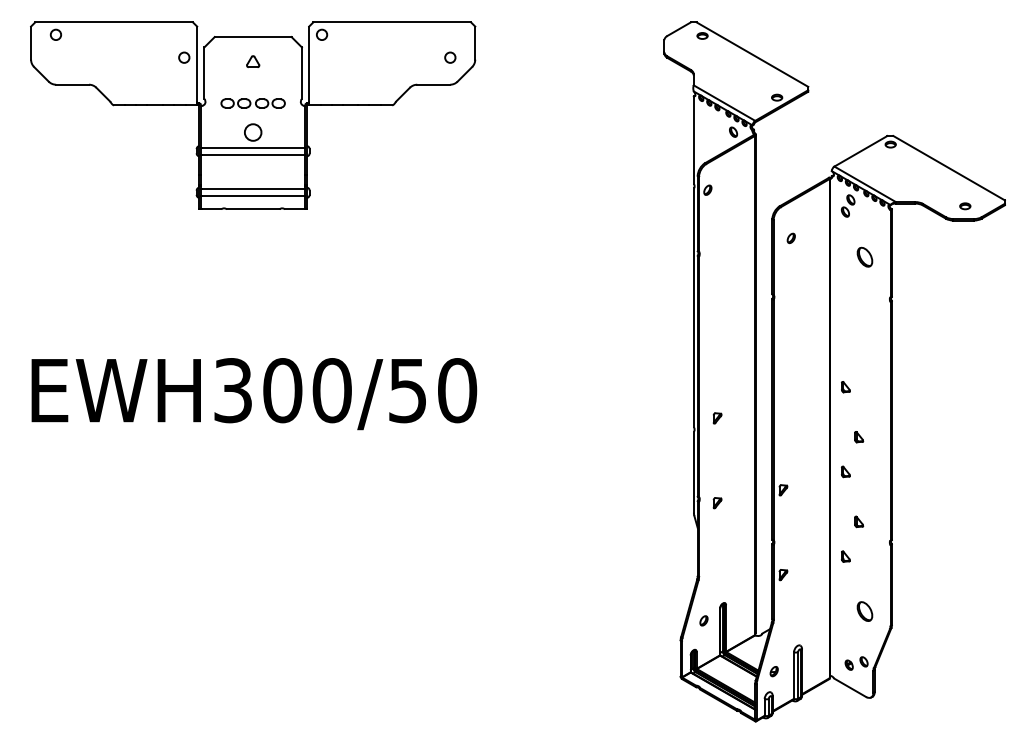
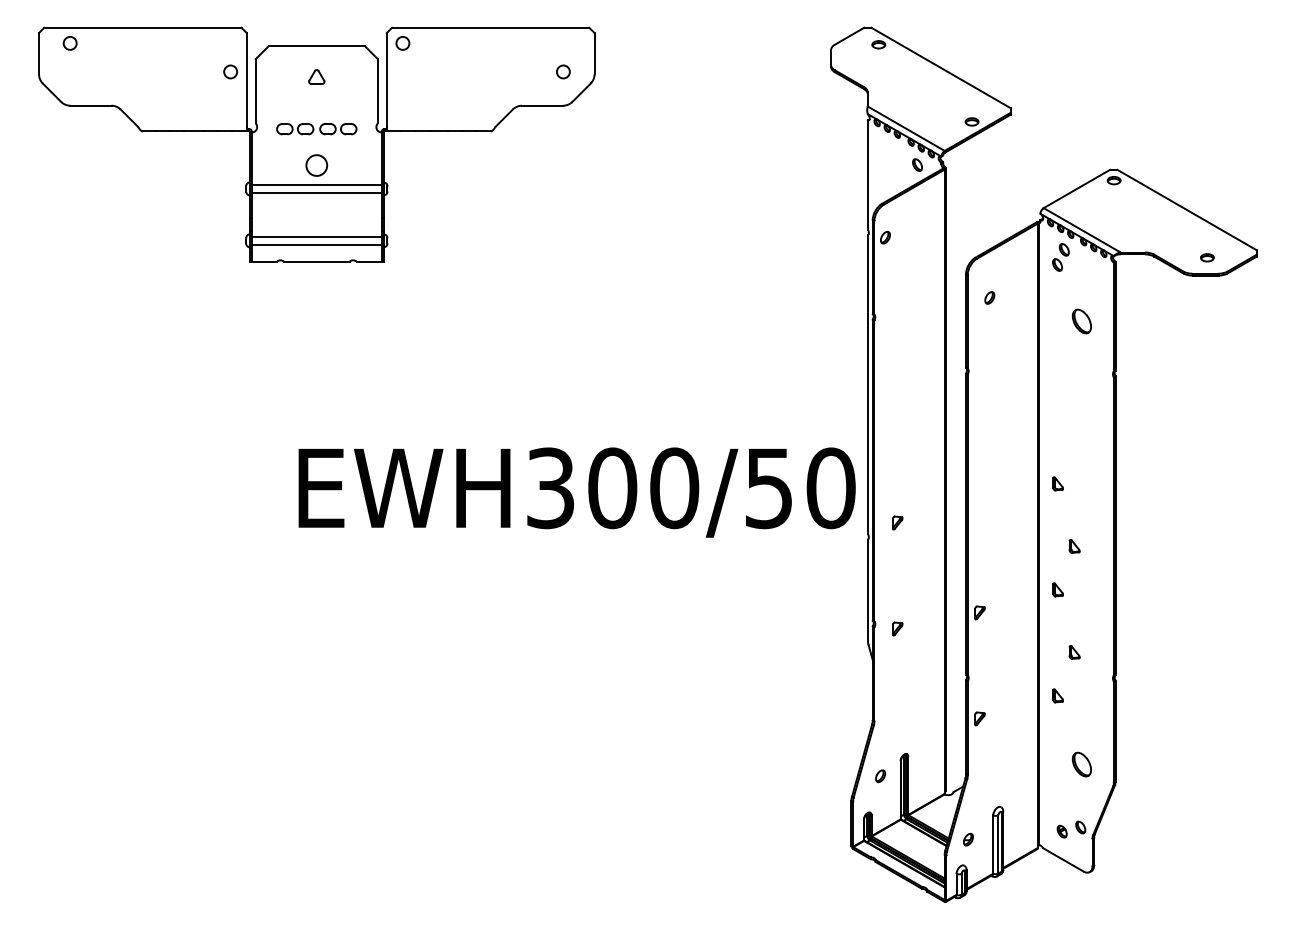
text: (254, 394) -> (577, 493), moved

